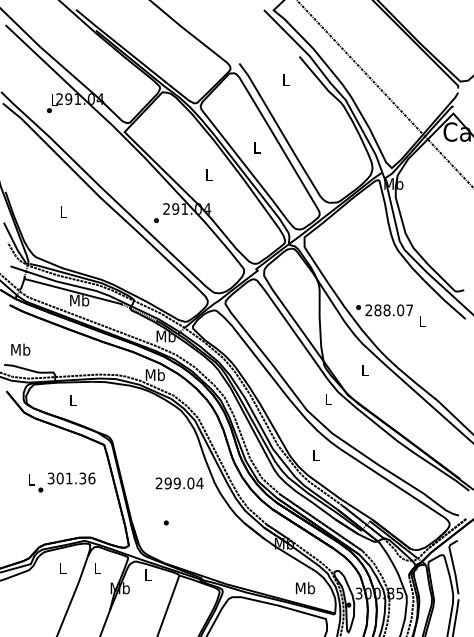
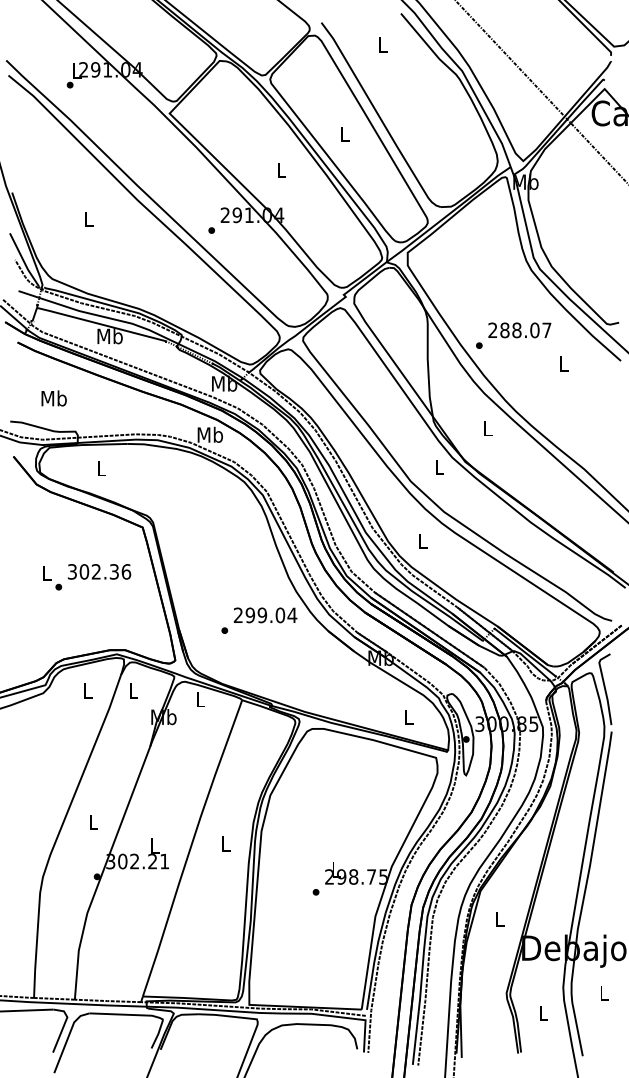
text: (388, 310) -> (519, 330), moved
text: (20, 349) -> (53, 398), moved
text: (68, 478) -> (95, 571), 301.36 -> 302.36
text: (179, 483) -> (265, 615), moved
text: (305, 588) -> (408, 717), Mb -> L

